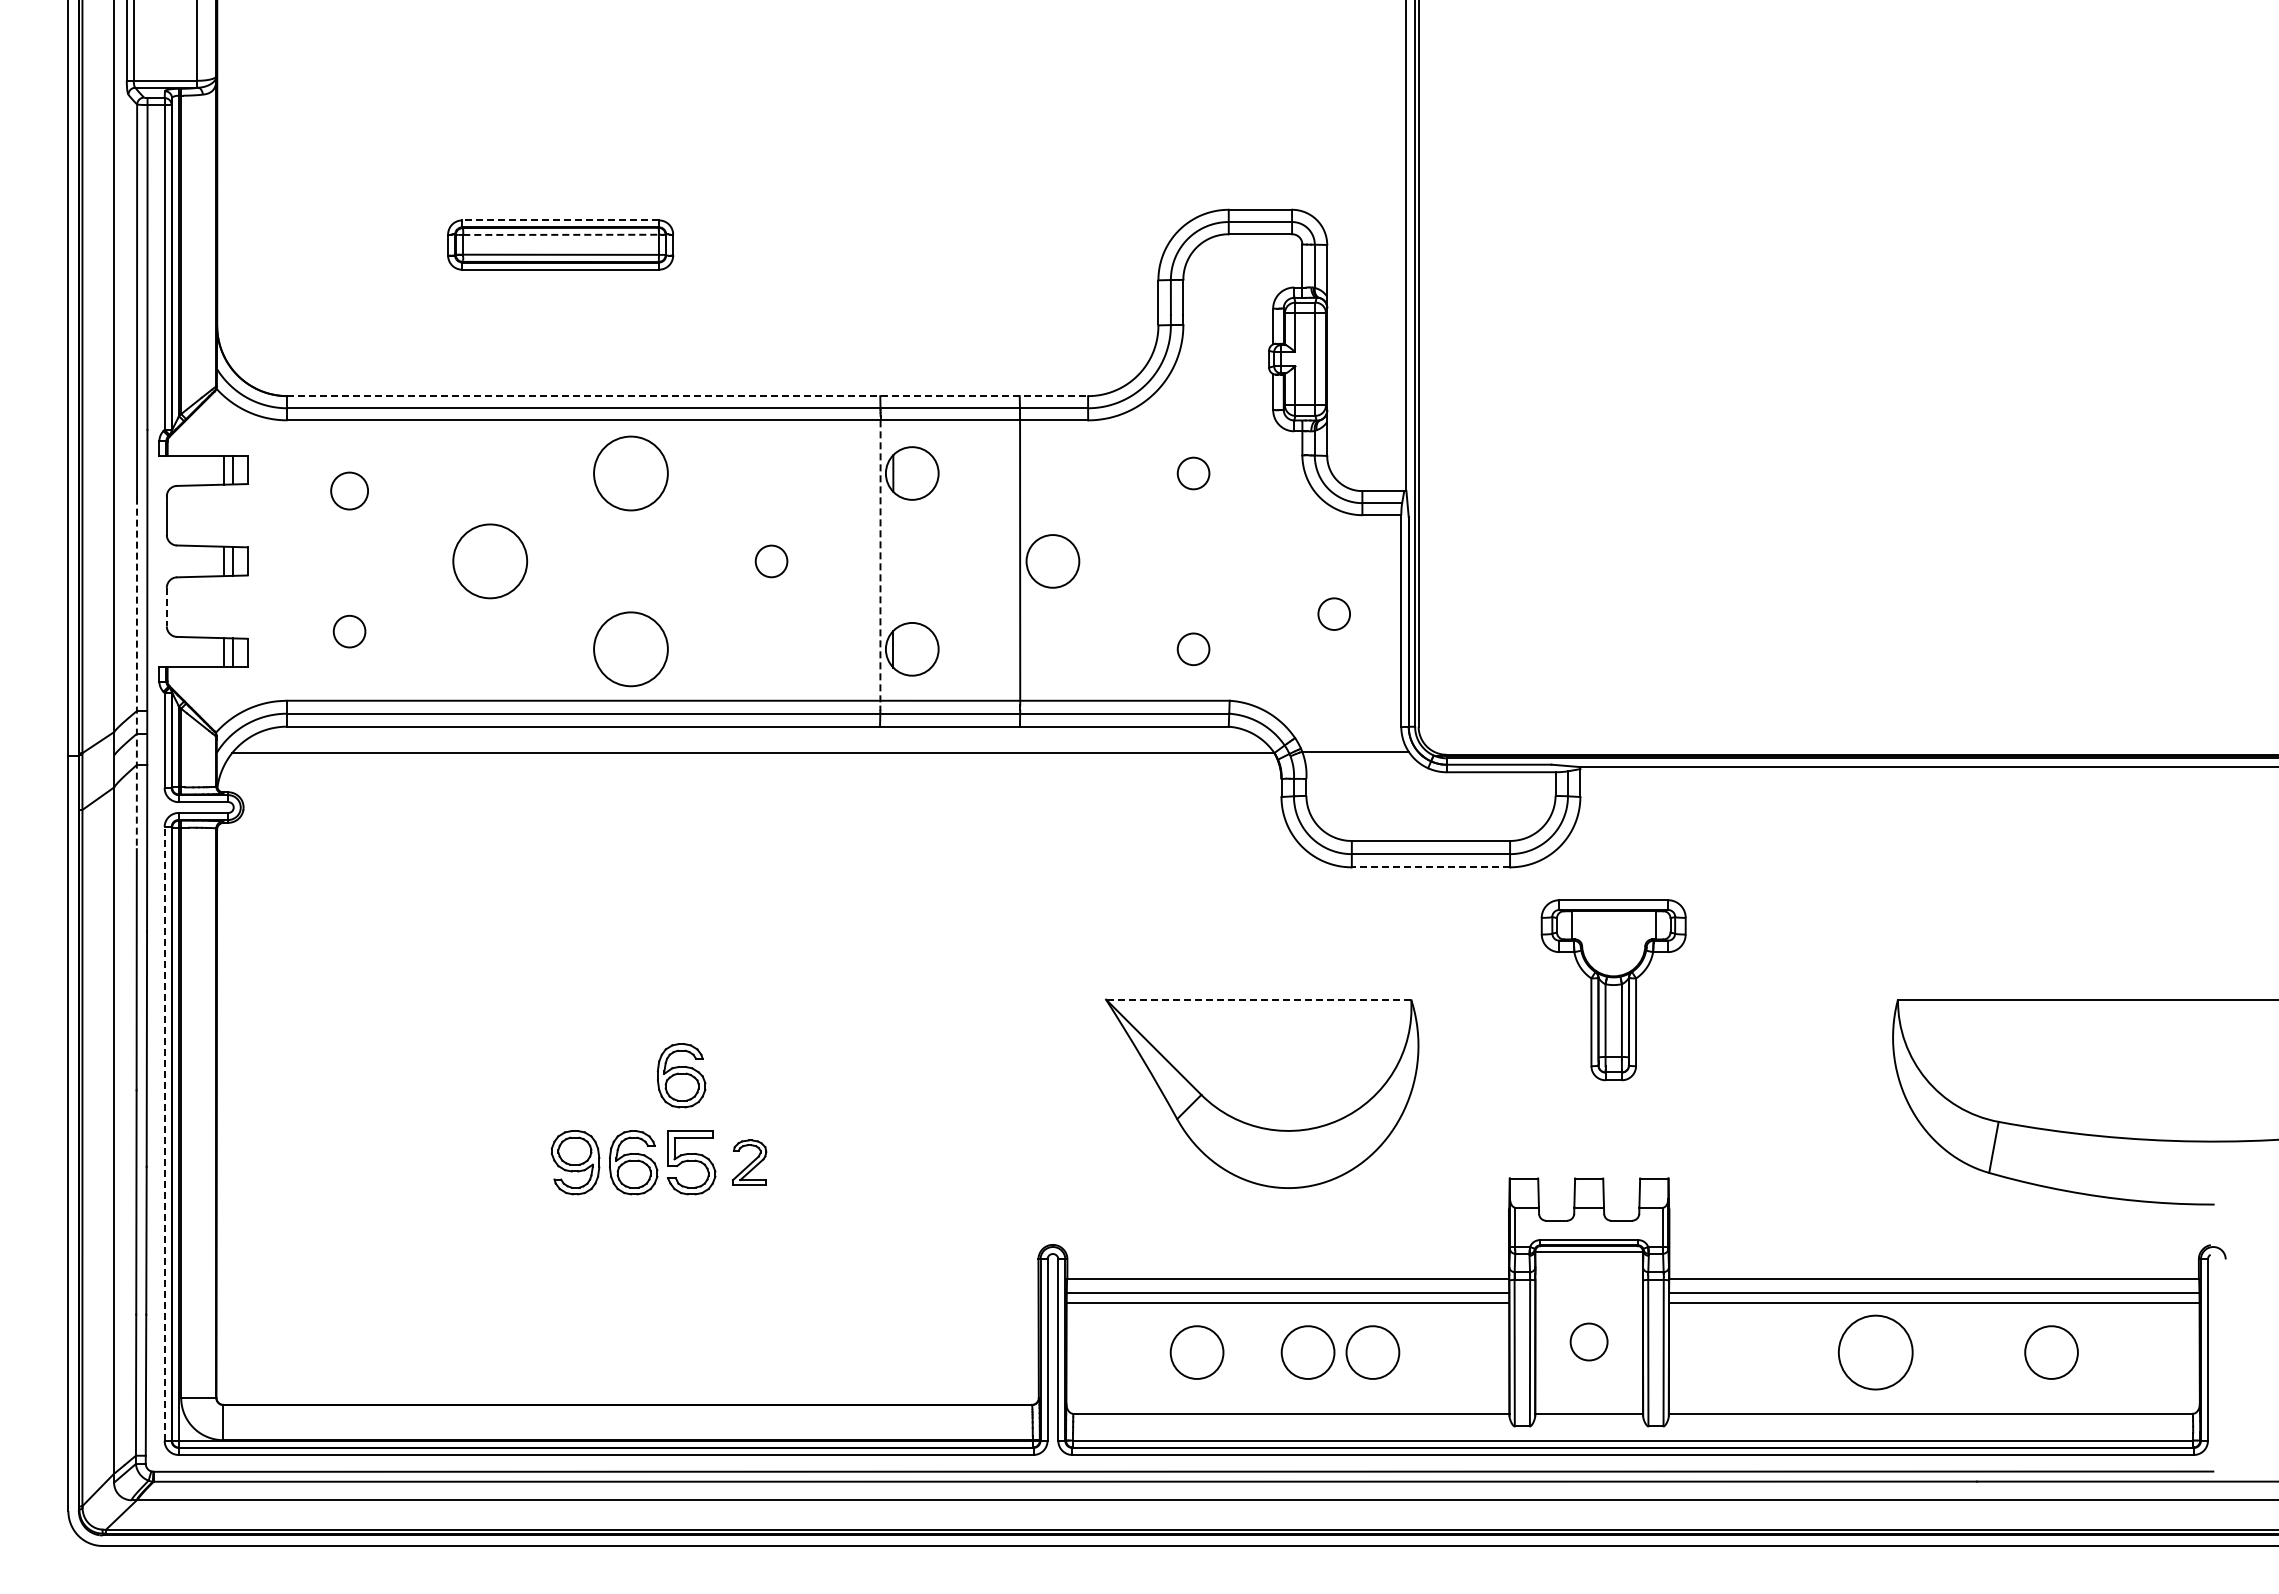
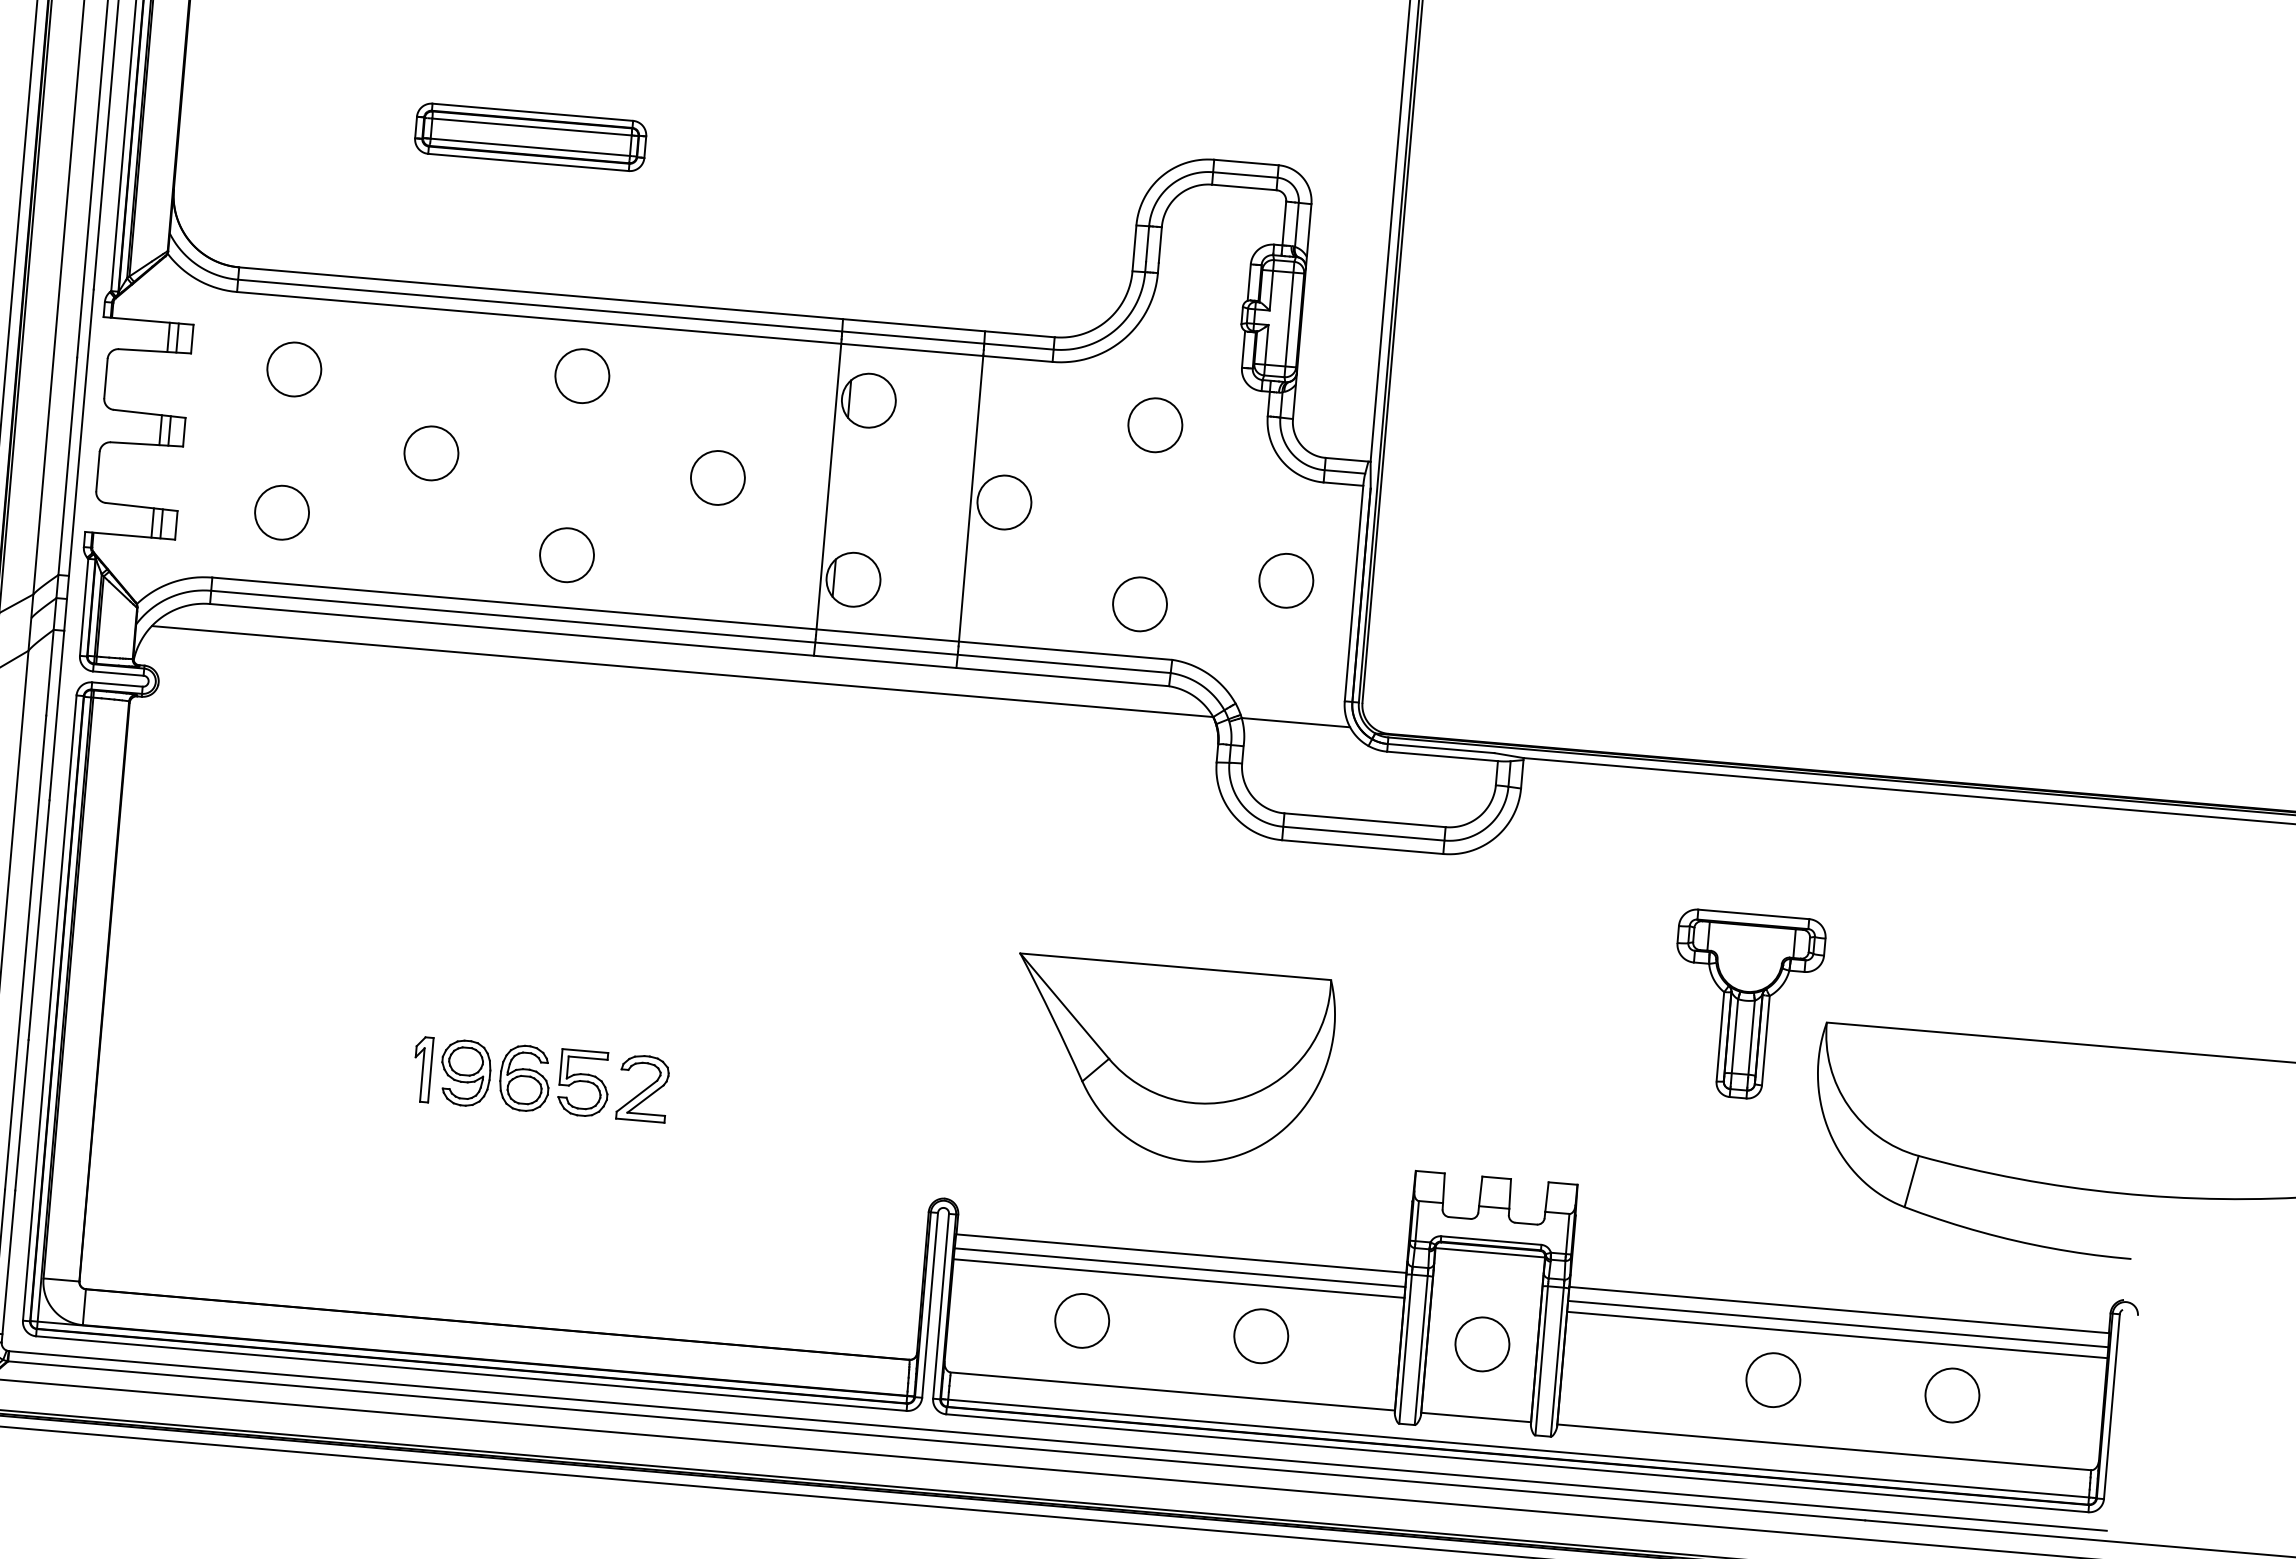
line: (560, 220) -> (532, 112), dashed -> solid
line: (561, 234) -> (532, 126), dashed -> solid
line: (688, 396) -> (647, 302), dashed -> solid
circle: (630, 473) -> (581, 376), size x0.71
circle: (1193, 473) -> (1155, 425), size x1.67
circle: (349, 490) -> (294, 368), size x1.43
circle: (490, 561) -> (431, 453), size x0.71
circle: (771, 561) -> (717, 478), size x1.67
line: (880, 563) -> (828, 489), dashed -> solid
line: (166, 607) -> (97, 472), dashed -> solid
circle: (1333, 613) -> (1285, 580), size x1.67
circle: (349, 631) -> (281, 512), size x1.67
circle: (630, 648) -> (566, 554), size x0.71
circle: (1193, 648) -> (1140, 603), size x1.67
line: (136, 673) -> (61, 536), dashed -> solid
line: (1430, 867) -> (1362, 847), dashed -> solid
part: (1613, 990) -> (1745, 1006), moved
line: (1258, 999) -> (1175, 966), dashed -> solid
part: (681, 1075) -> (581, 993), removed
line: (164, 1133) -> (49, 1007), dashed -> solid
part: (532, 1162) -> (421, 1069), added
part: (749, 1162) -> (642, 1088), size x1.43
circle: (1588, 1341) -> (1481, 1343), size x1.43
circle: (1307, 1352) -> (1194, 1330), removed
circle: (1875, 1352) -> (1773, 1380), size x0.71

